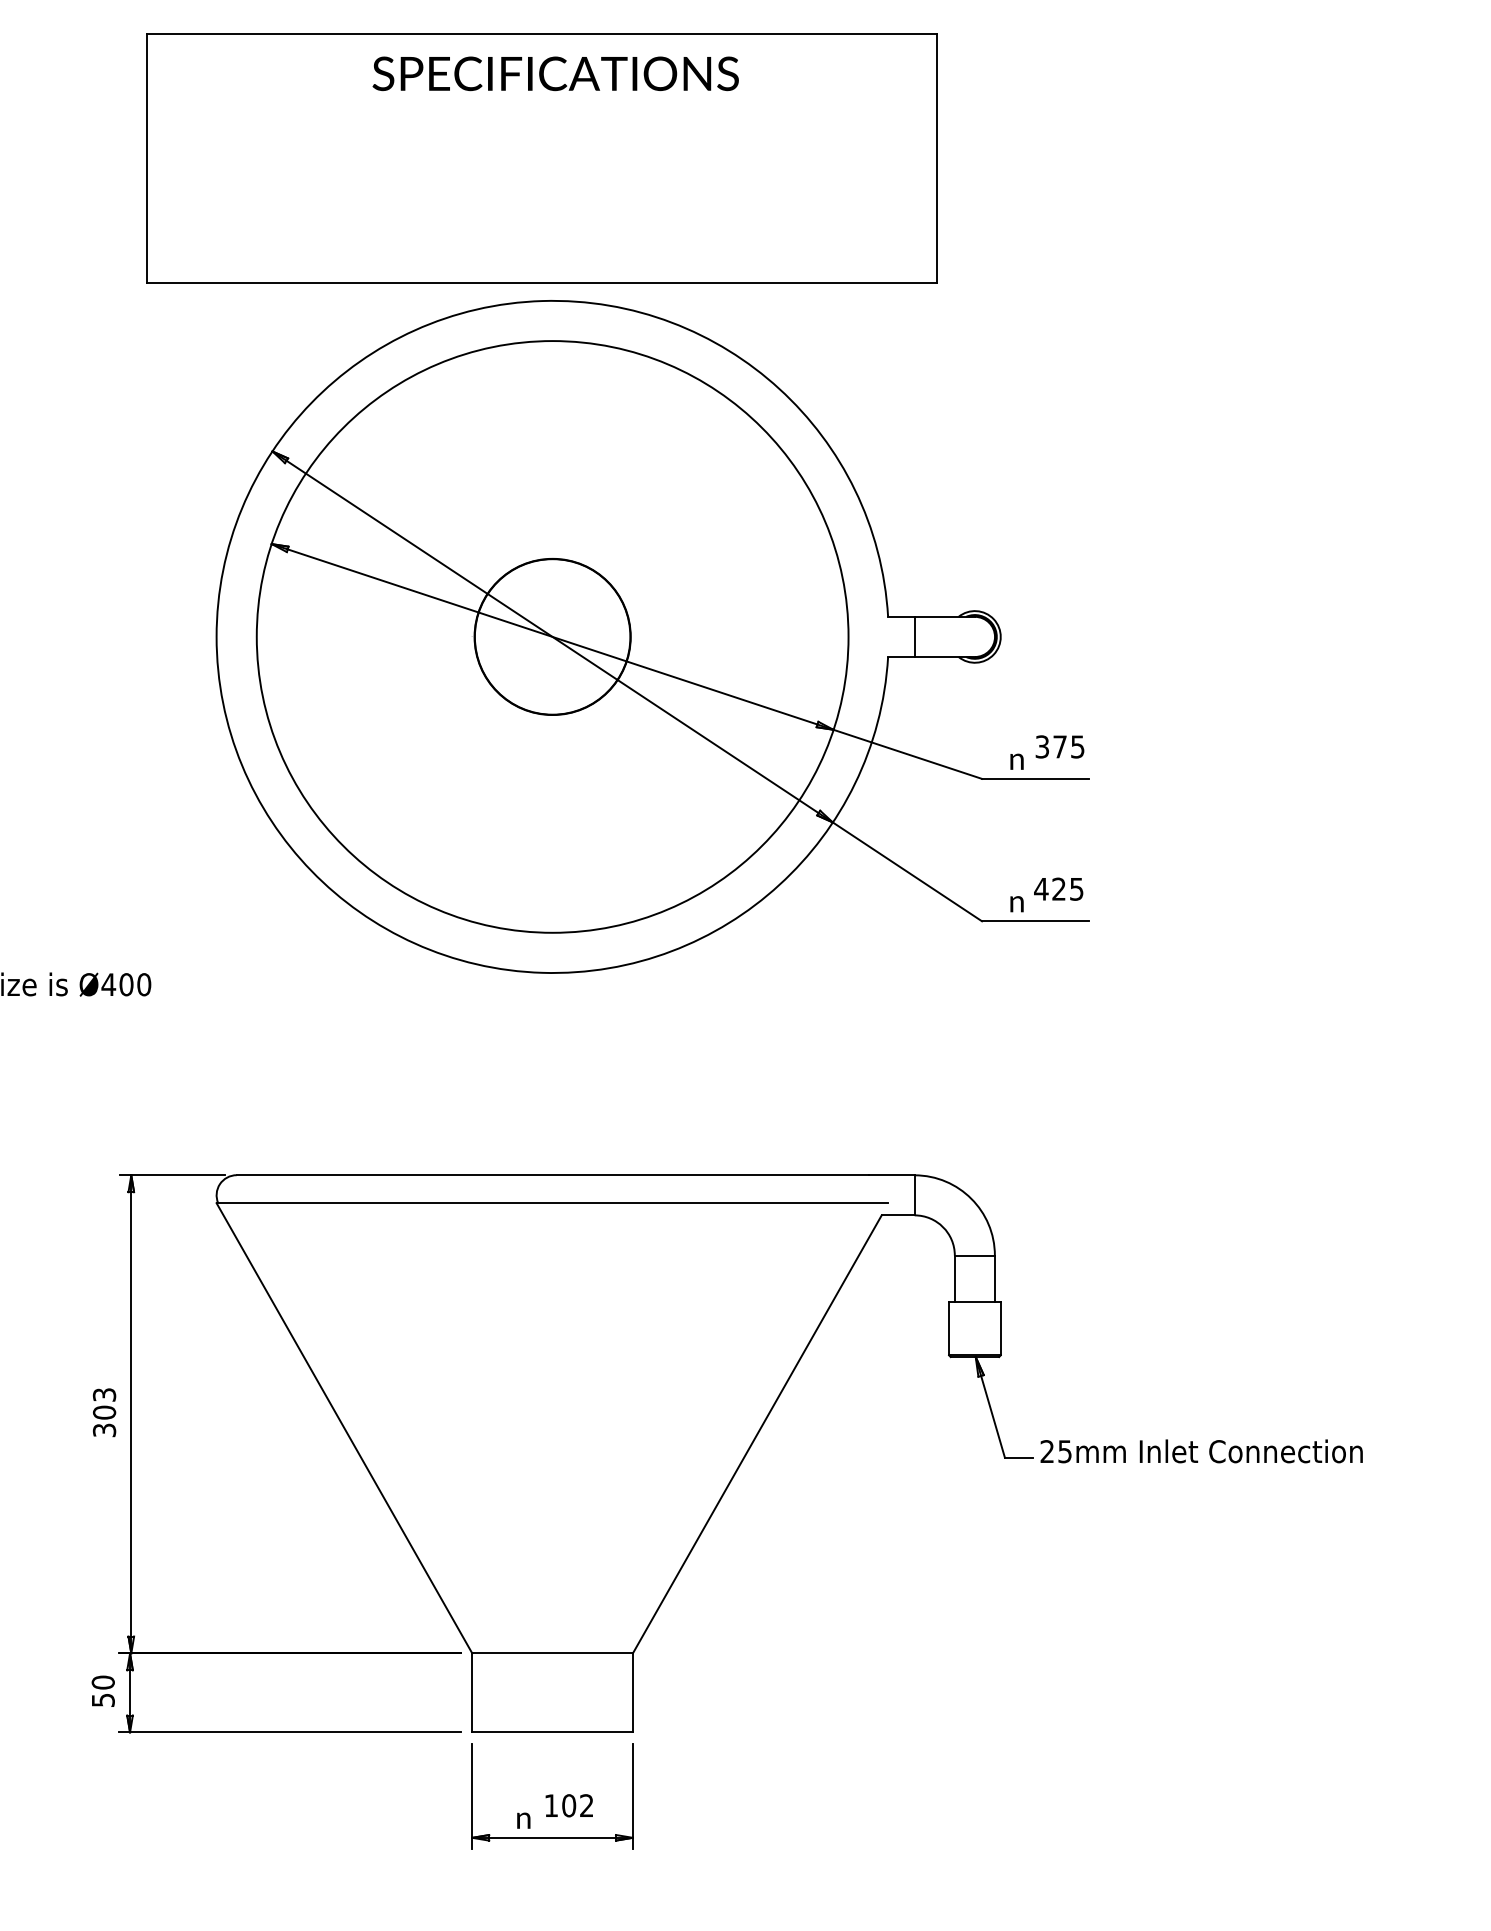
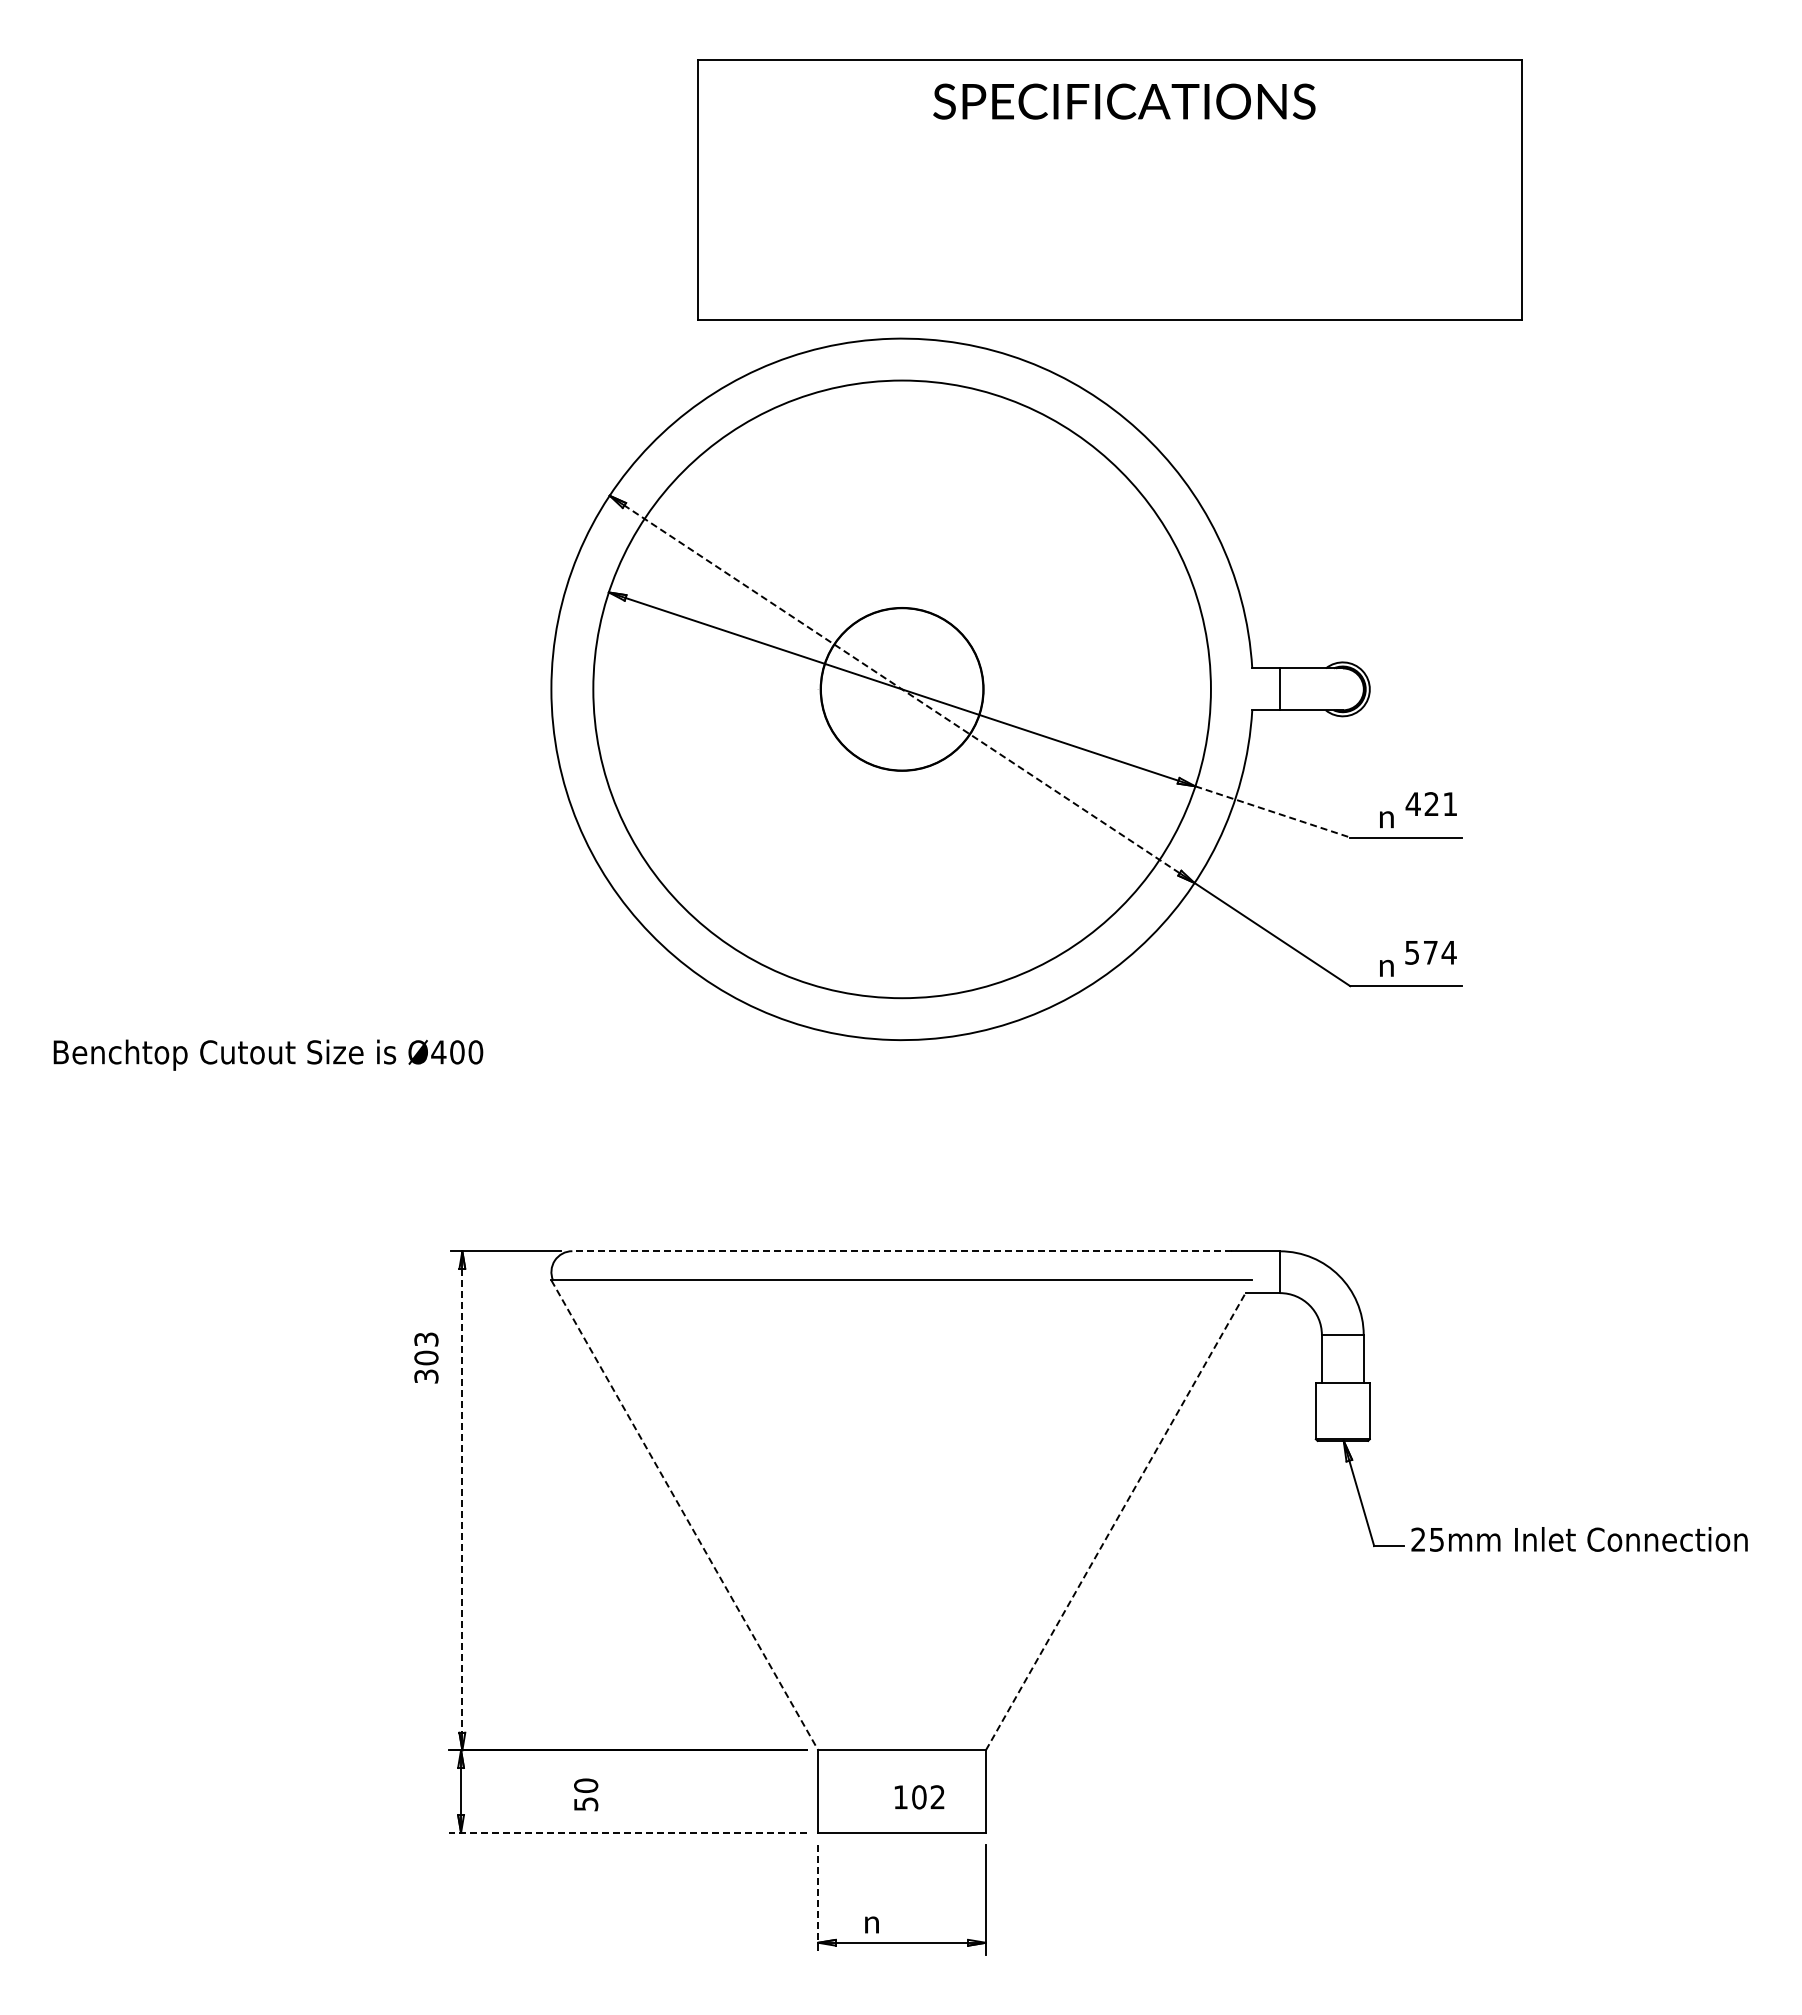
part: (541, 158) -> (1109, 189), moved
line: (552, 637) -> (901, 689), solid -> dashed
text: (1058, 747) -> (1430, 804), 375 -> 421
line: (907, 753) -> (1272, 811), solid -> dashed
text: (1058, 889) -> (1430, 952), 425 -> 574
line: (552, 1175) -> (902, 1251), solid -> dashed
text: (104, 1412) -> (426, 1357), moved
line: (131, 1414) -> (462, 1500), solid -> dashed
line: (345, 1428) -> (685, 1515), solid -> dashed
line: (757, 1434) -> (1115, 1521), solid -> dashed
text: (103, 1690) -> (586, 1794), moved
line: (289, 1732) -> (627, 1832), solid -> dashed
line: (472, 1797) -> (818, 1900), solid -> dashed
text: (569, 1805) -> (919, 1797), moved

